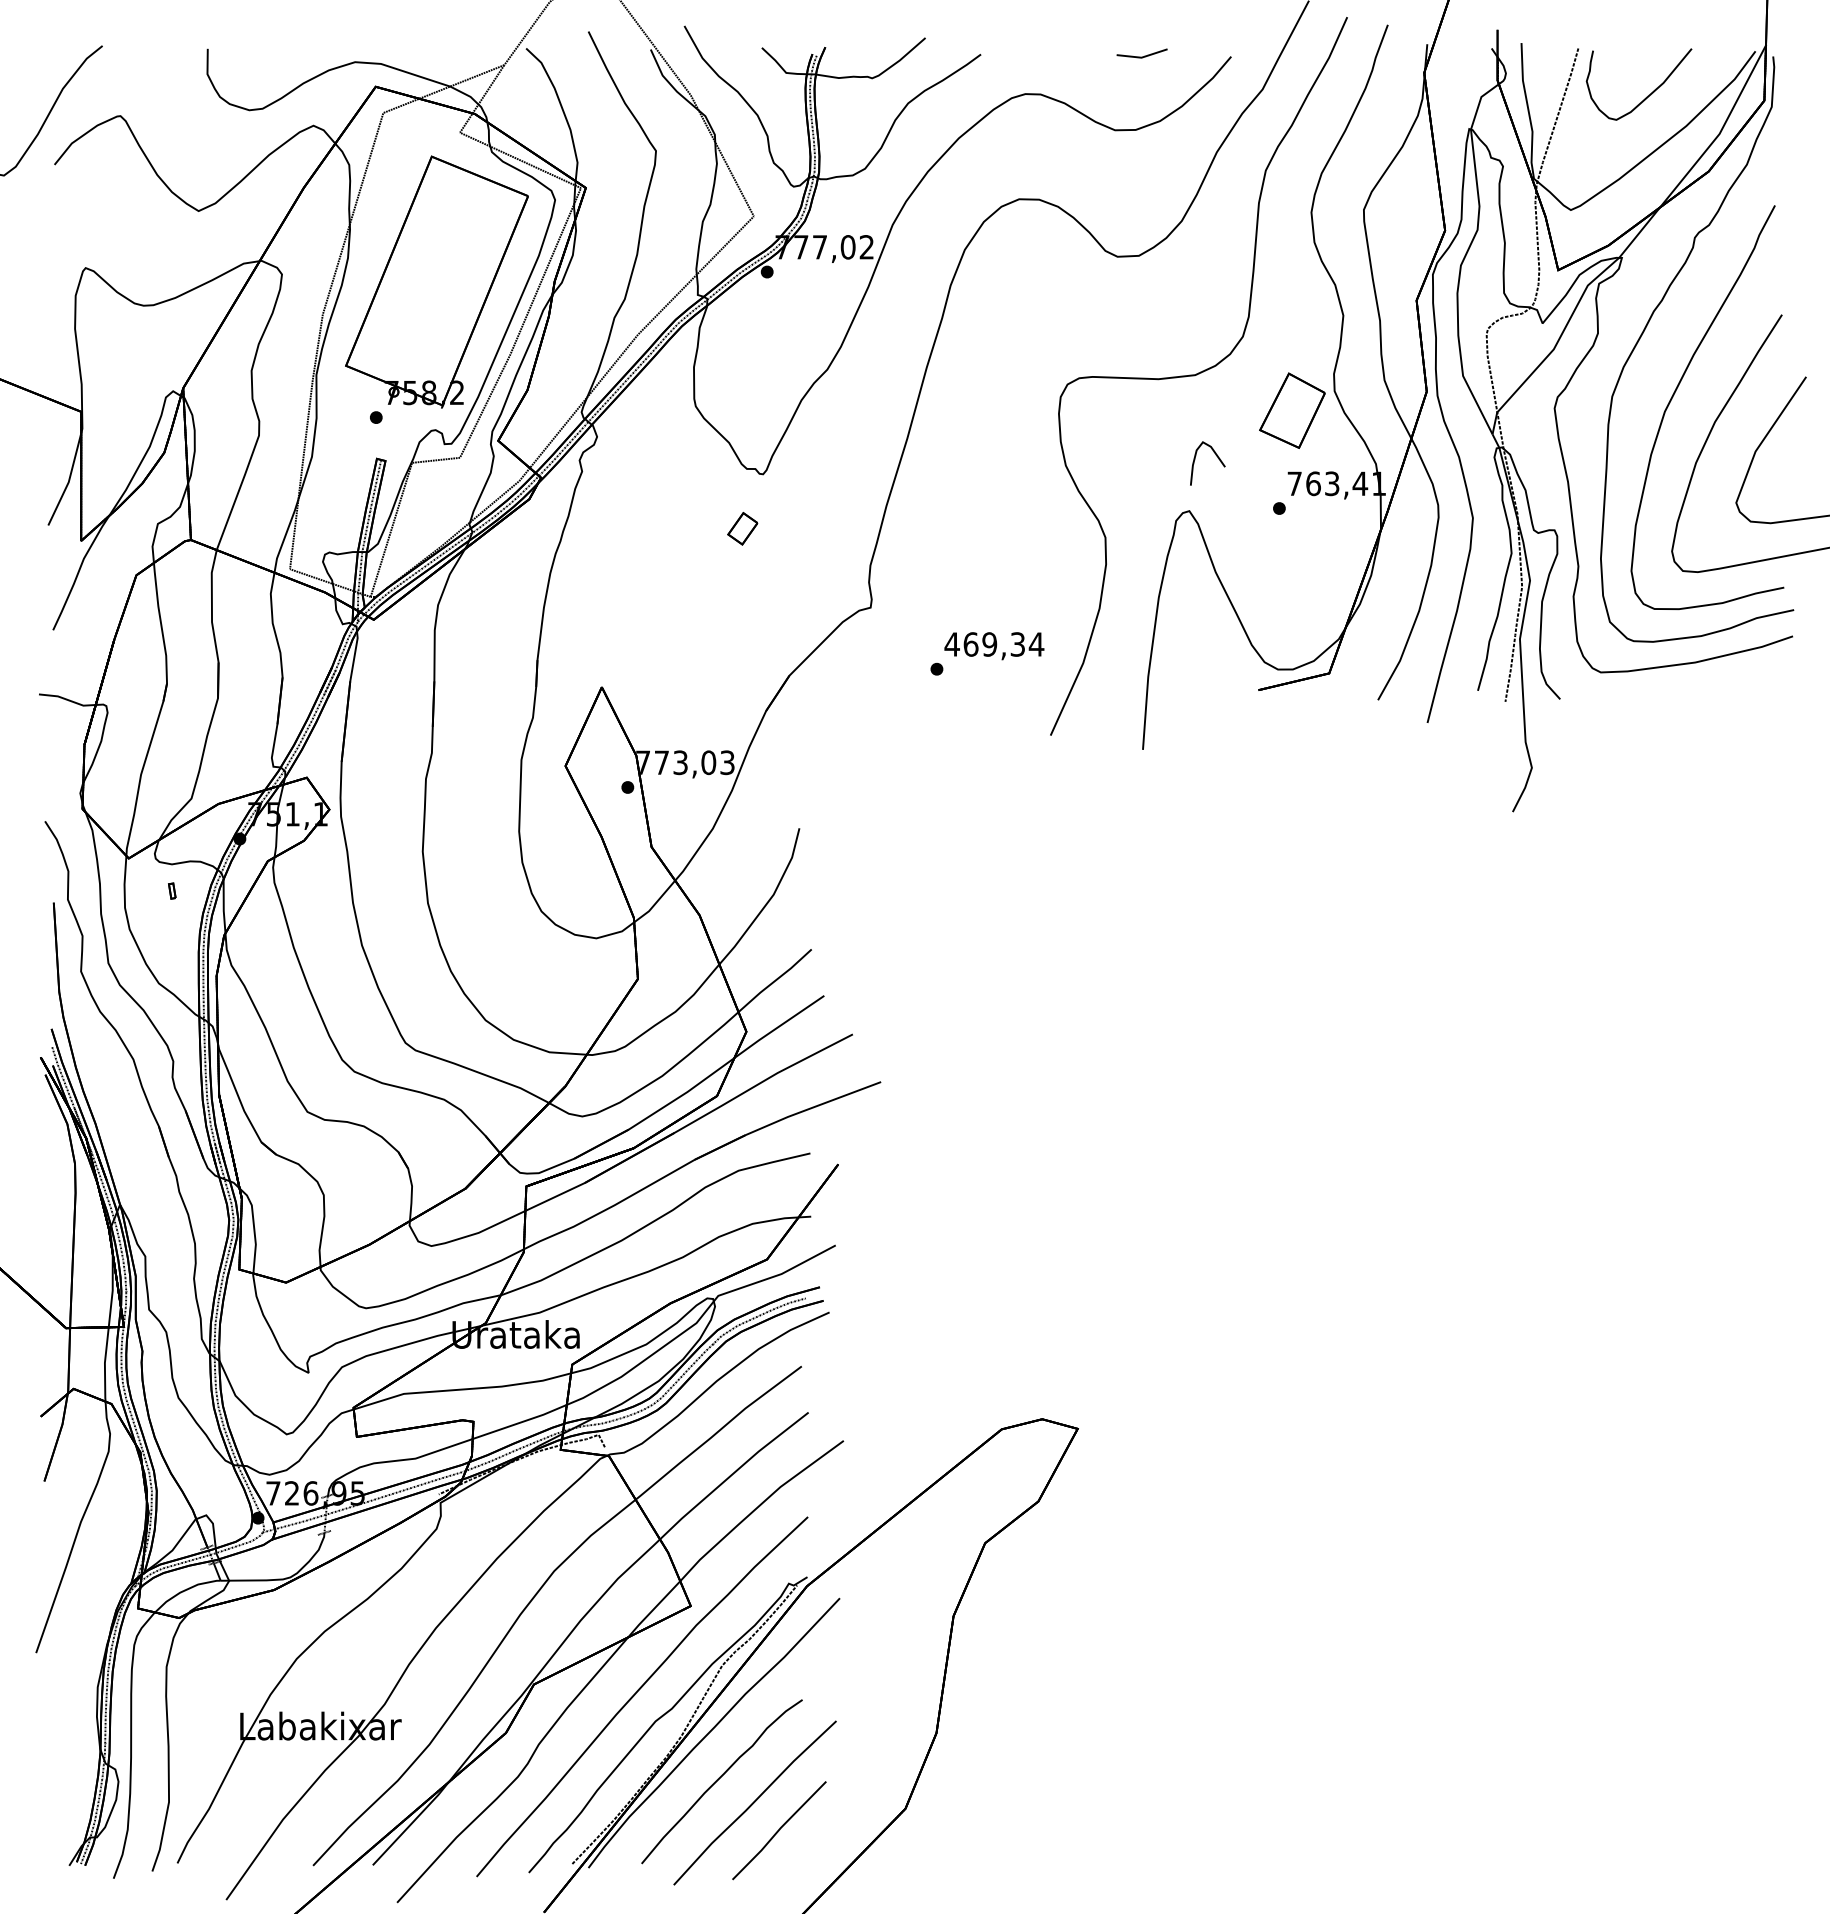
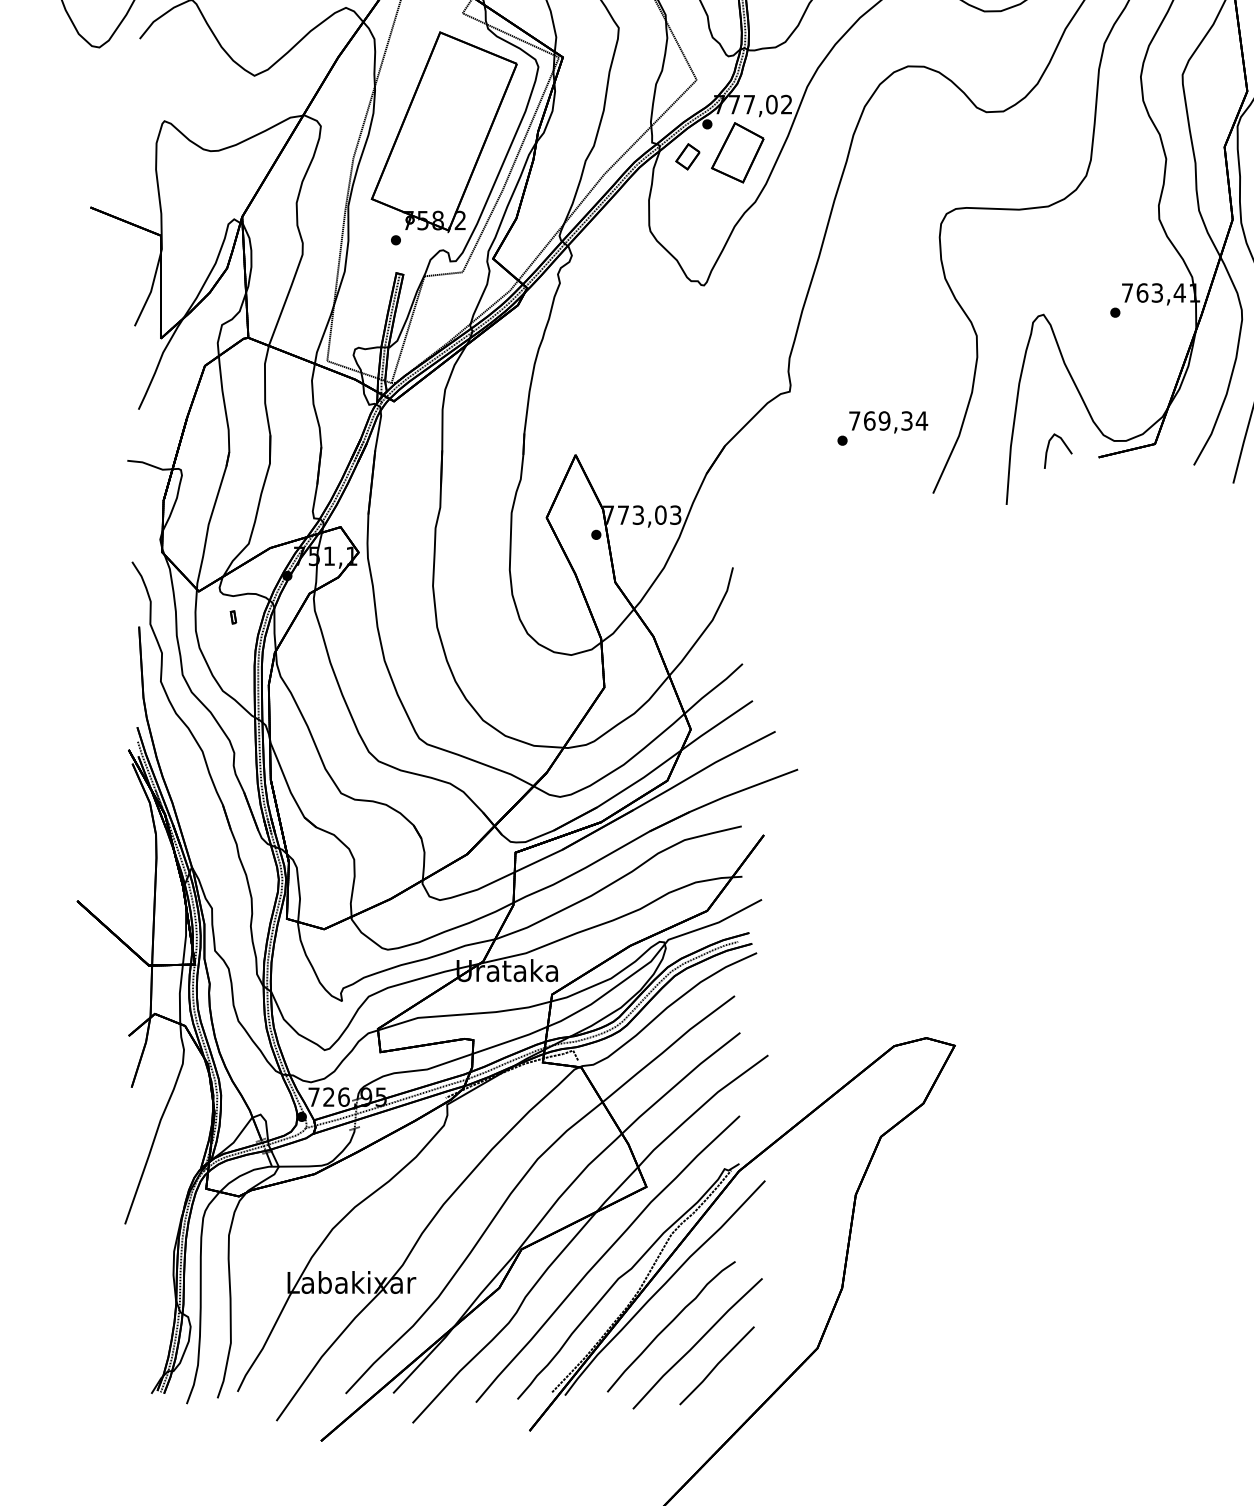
part: (1292, 410) -> (737, 152), moved
curve: (1215, 455) -> (1064, 444), moved
part: (742, 528) -> (687, 156), moved
text: (951, 644) -> (854, 421), 469,34 -> 769,34

